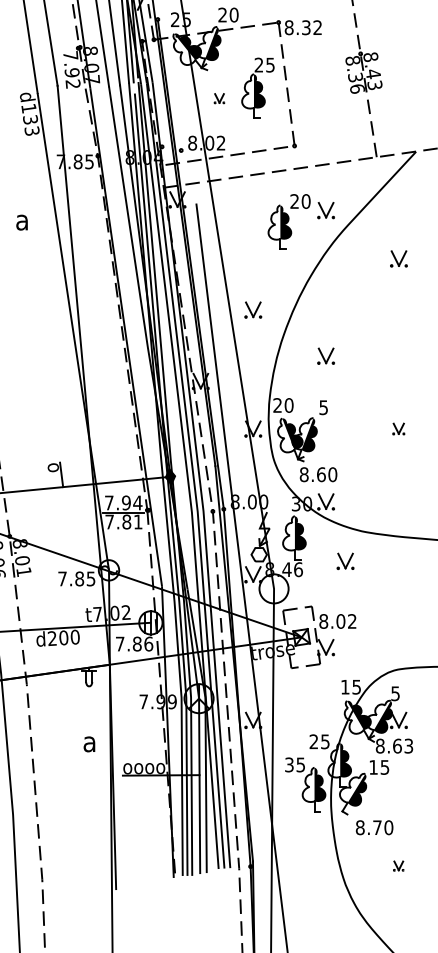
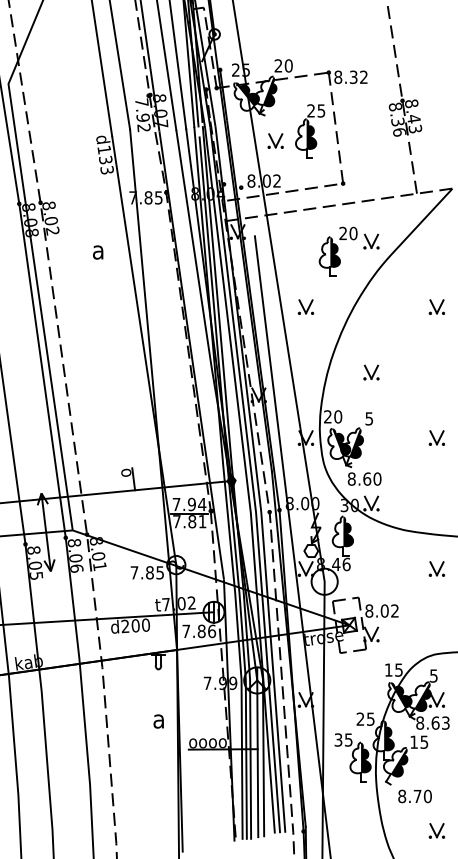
part: (219, 98) -> (275, 140), size x1.67
part: (398, 258) -> (436, 306), moved
part: (252, 309) -> (305, 306), moved
part: (398, 428) -> (436, 437), size x1.43
part: (345, 560) -> (436, 568), moved
part: (398, 865) -> (436, 830), size x1.67

